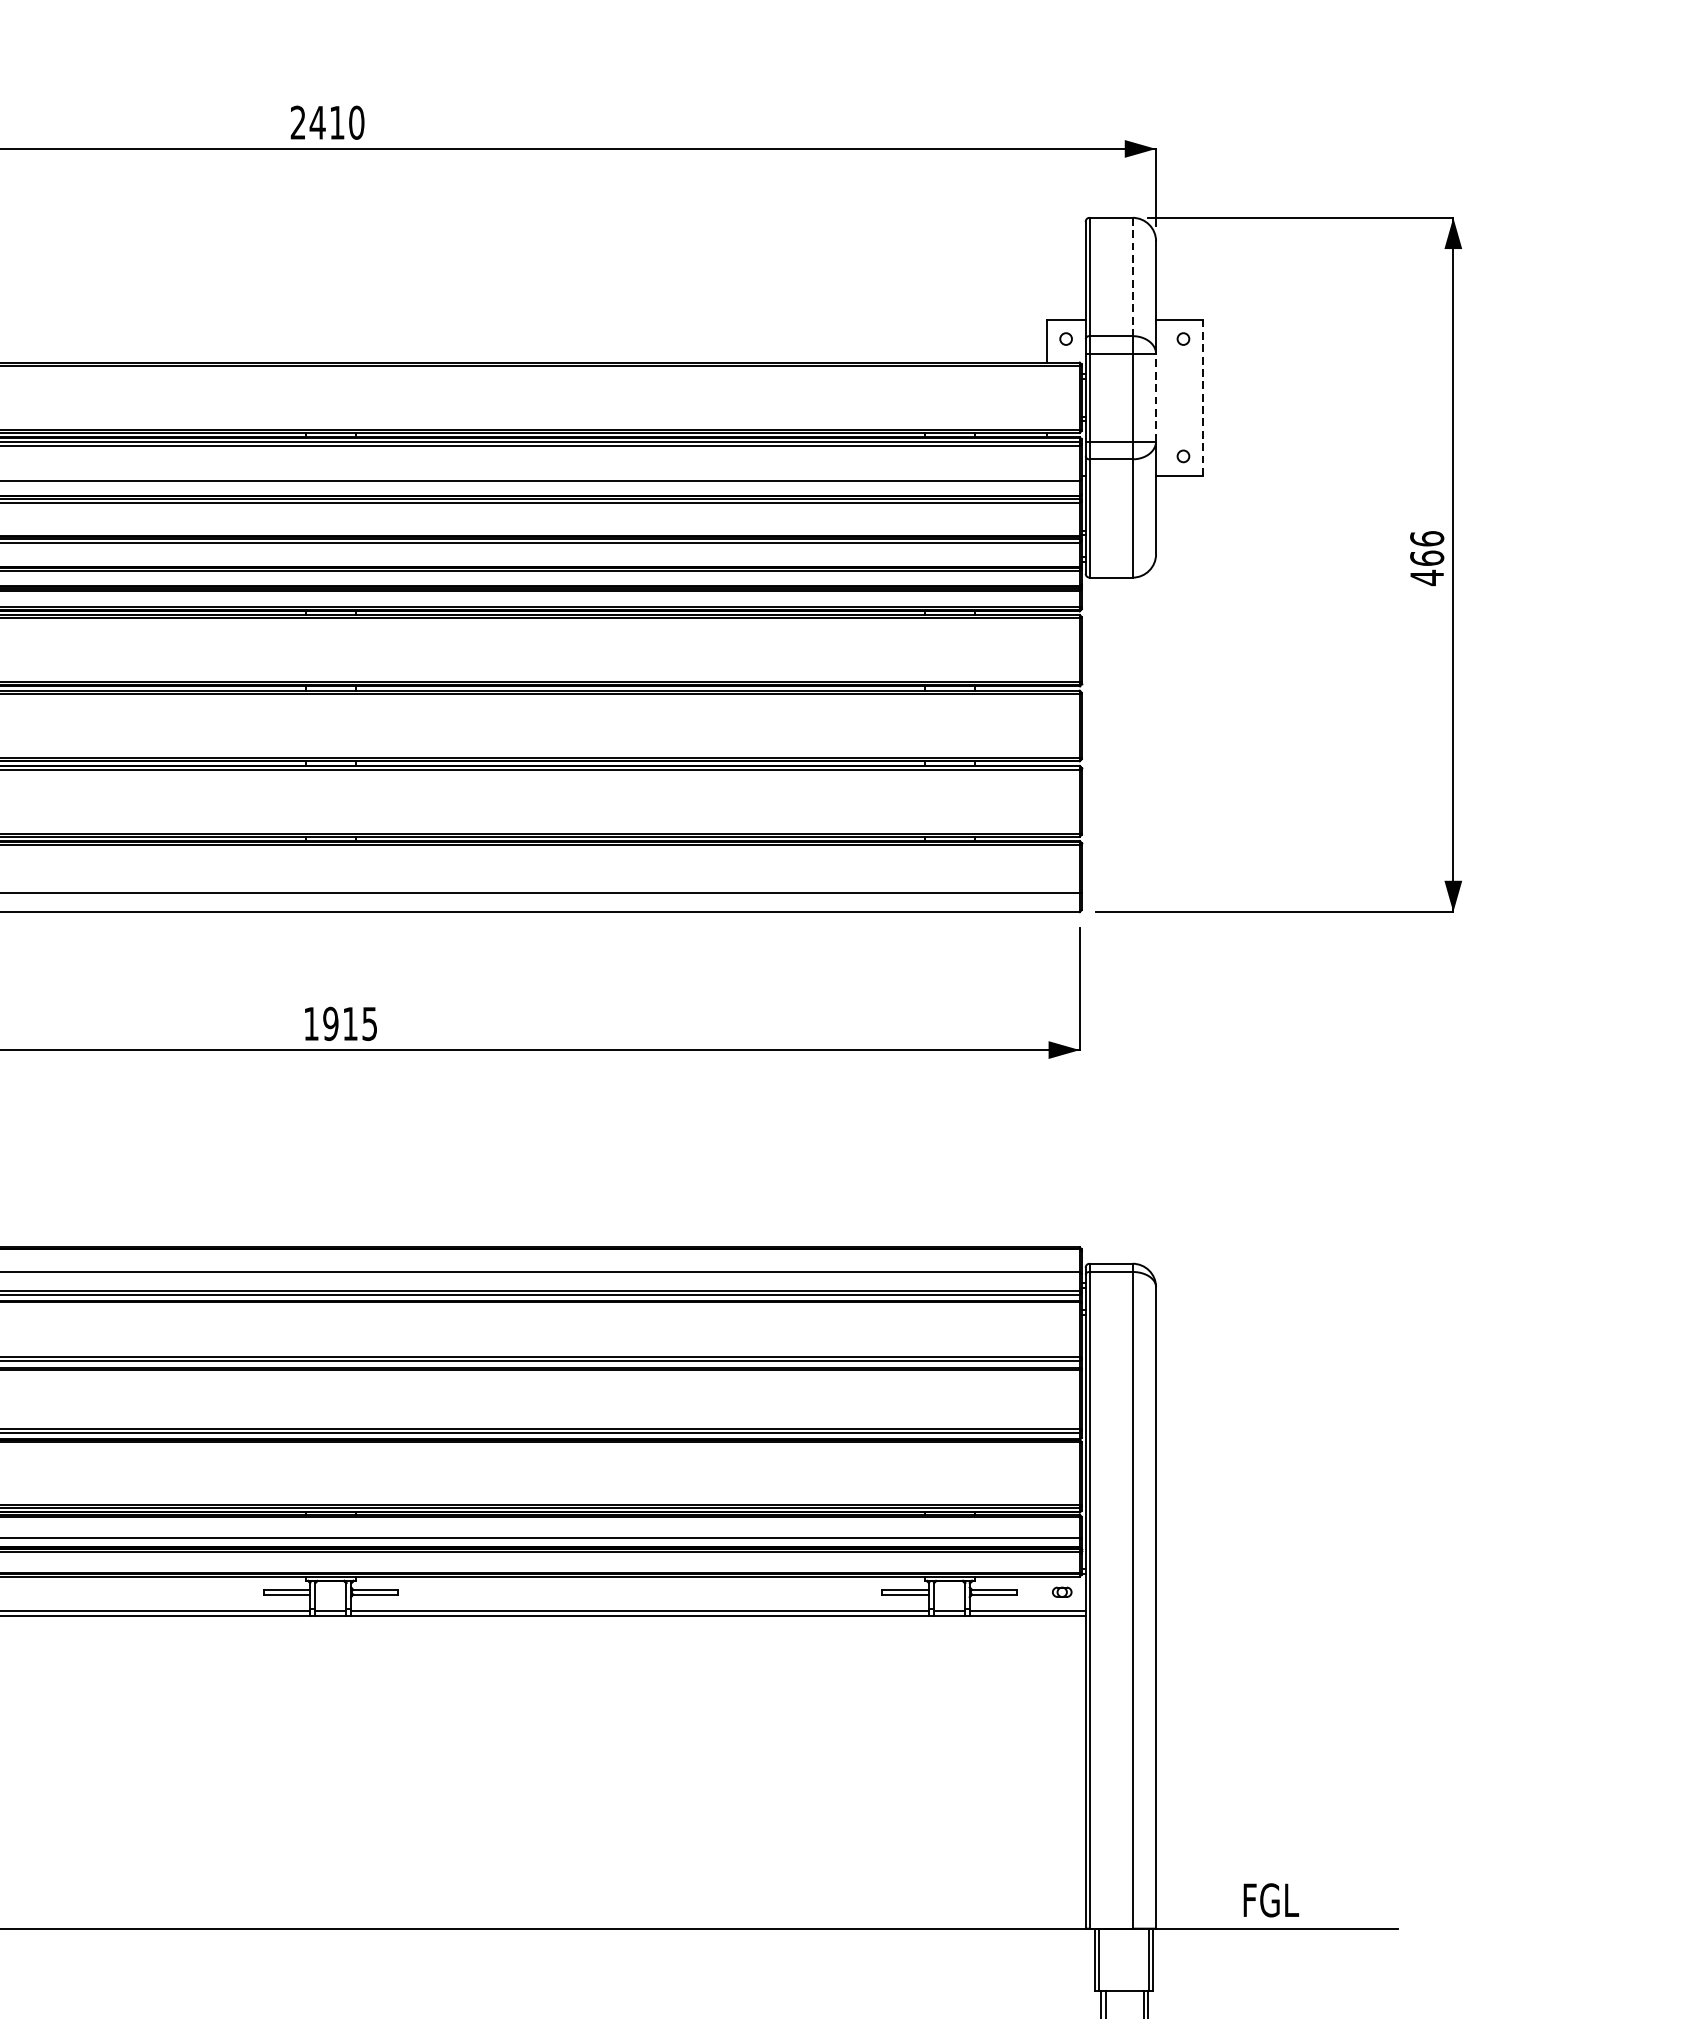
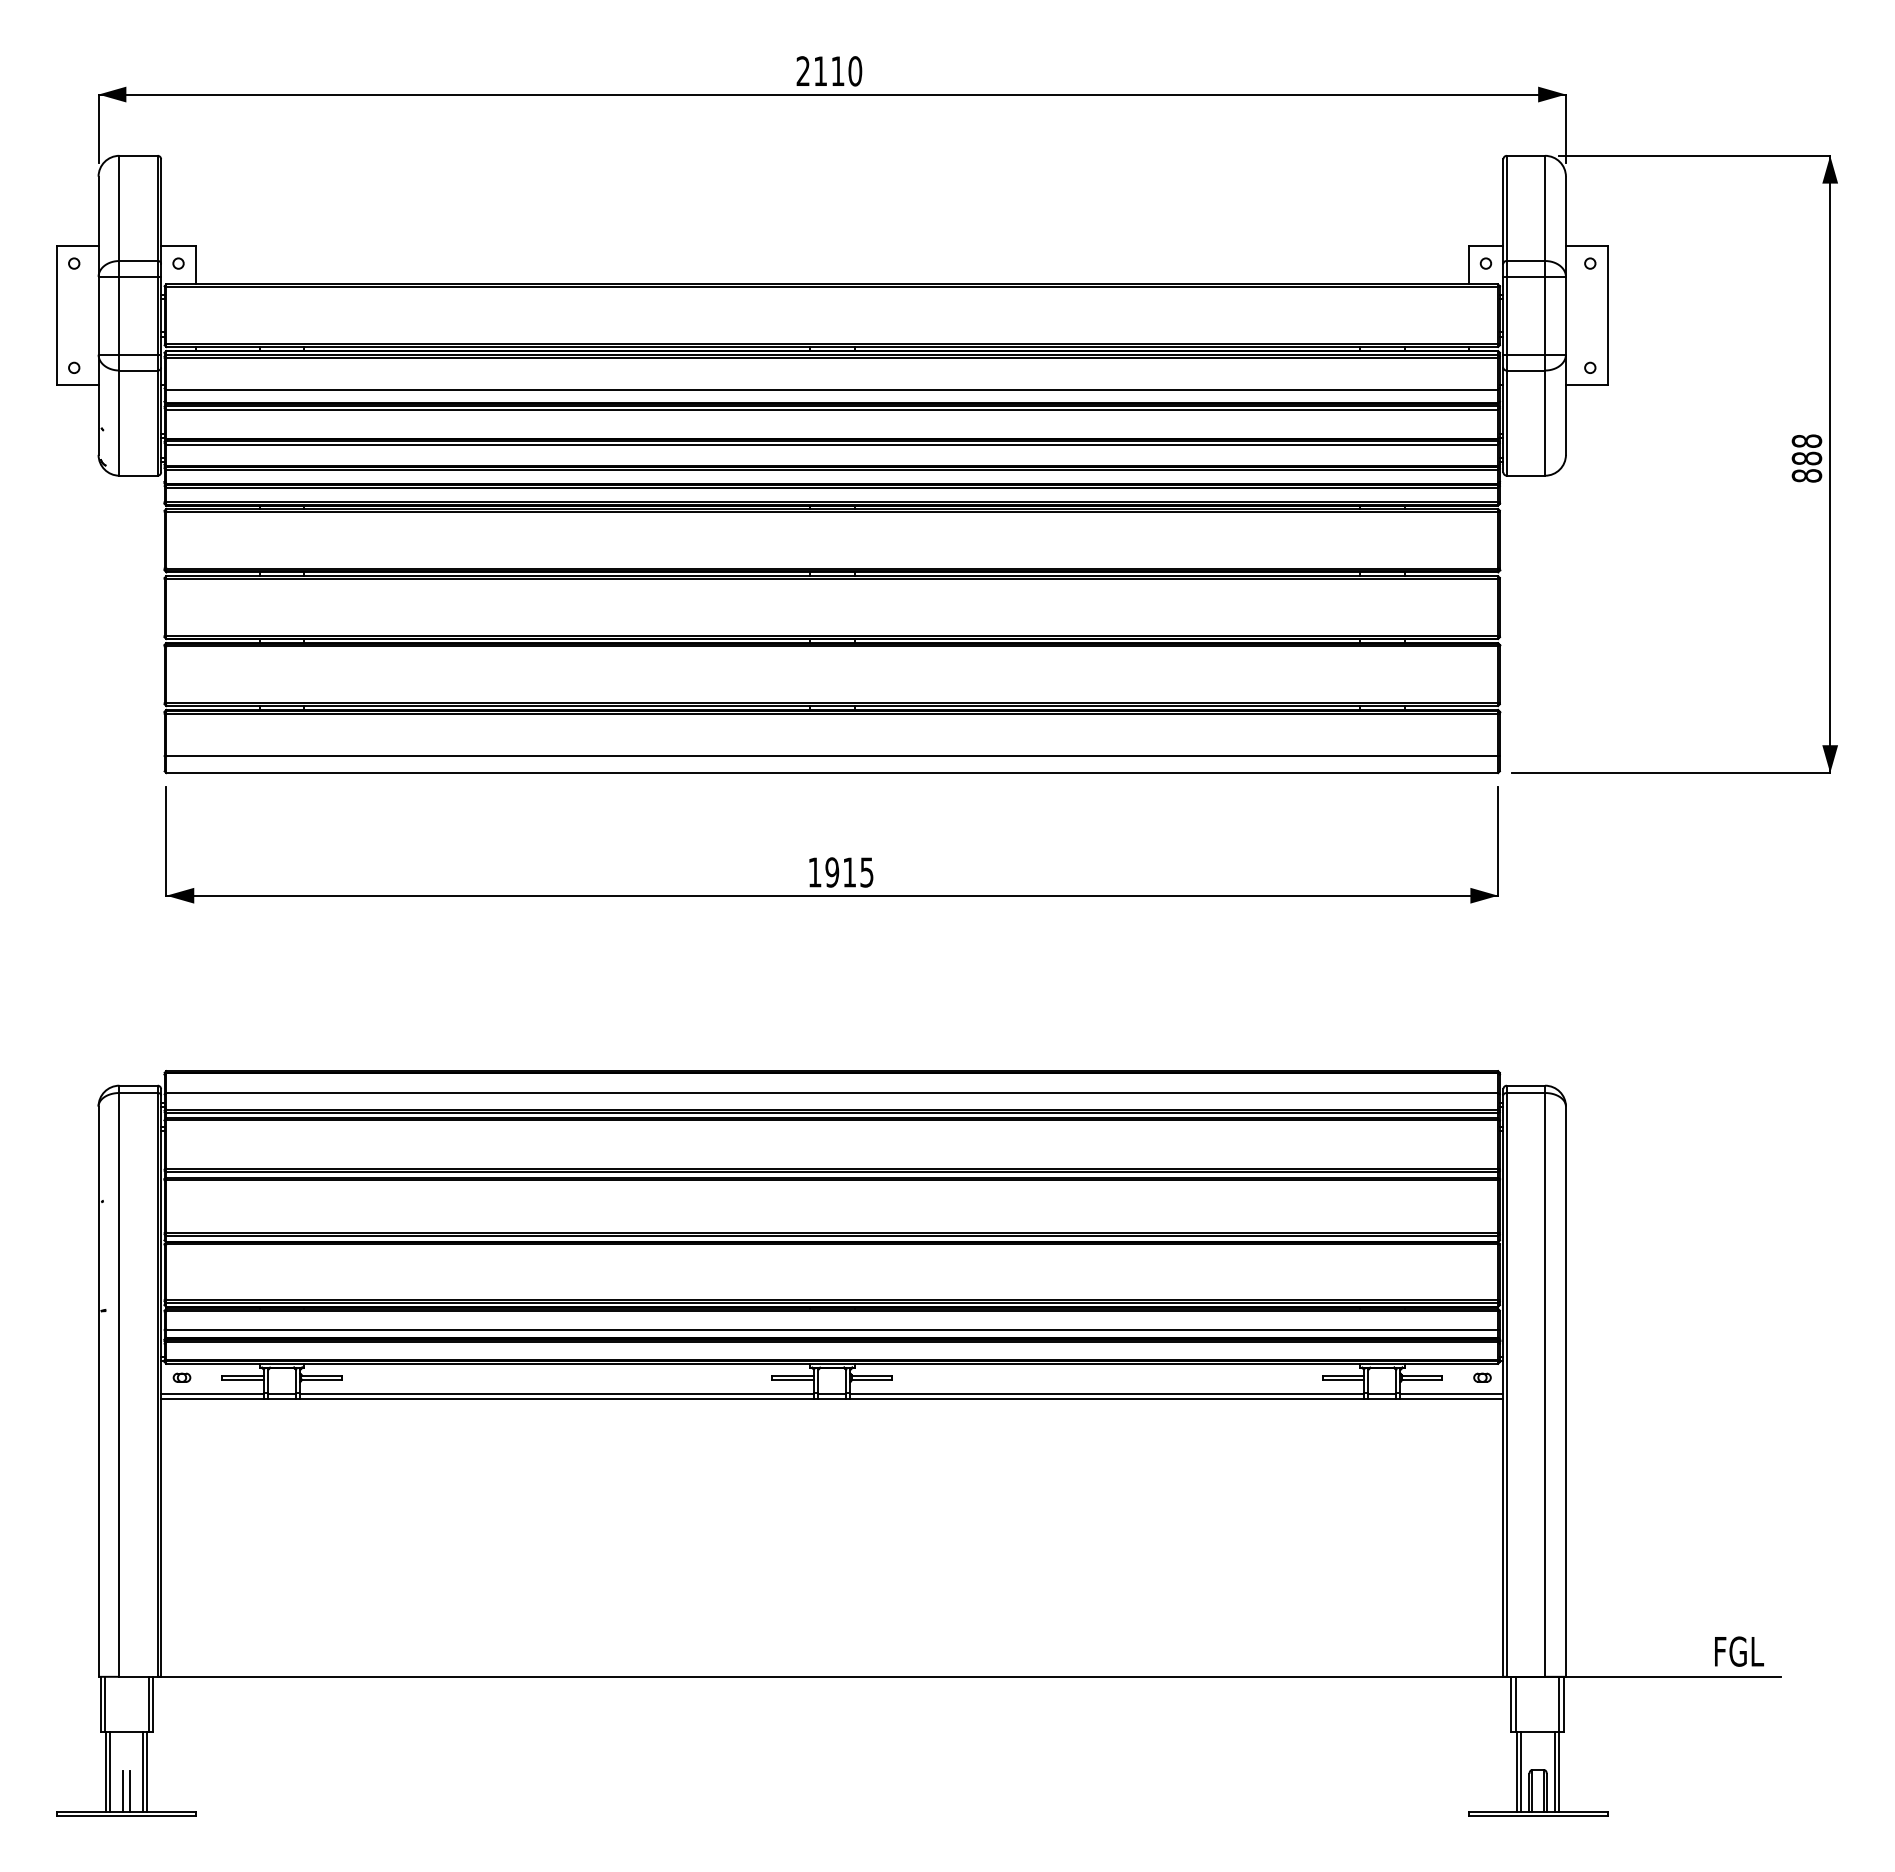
text: (317, 121) -> (820, 70), 2410 -> 2110
line: (1133, 277) -> (1545, 208), dashed -> solid
line: (1155, 397) -> (1565, 315), dashed -> solid
line: (1202, 397) -> (1607, 315), dashed -> solid
text: (1426, 558) -> (1806, 458), 466 -> 888
text: (1271, 1900) -> (1739, 1651), moved

